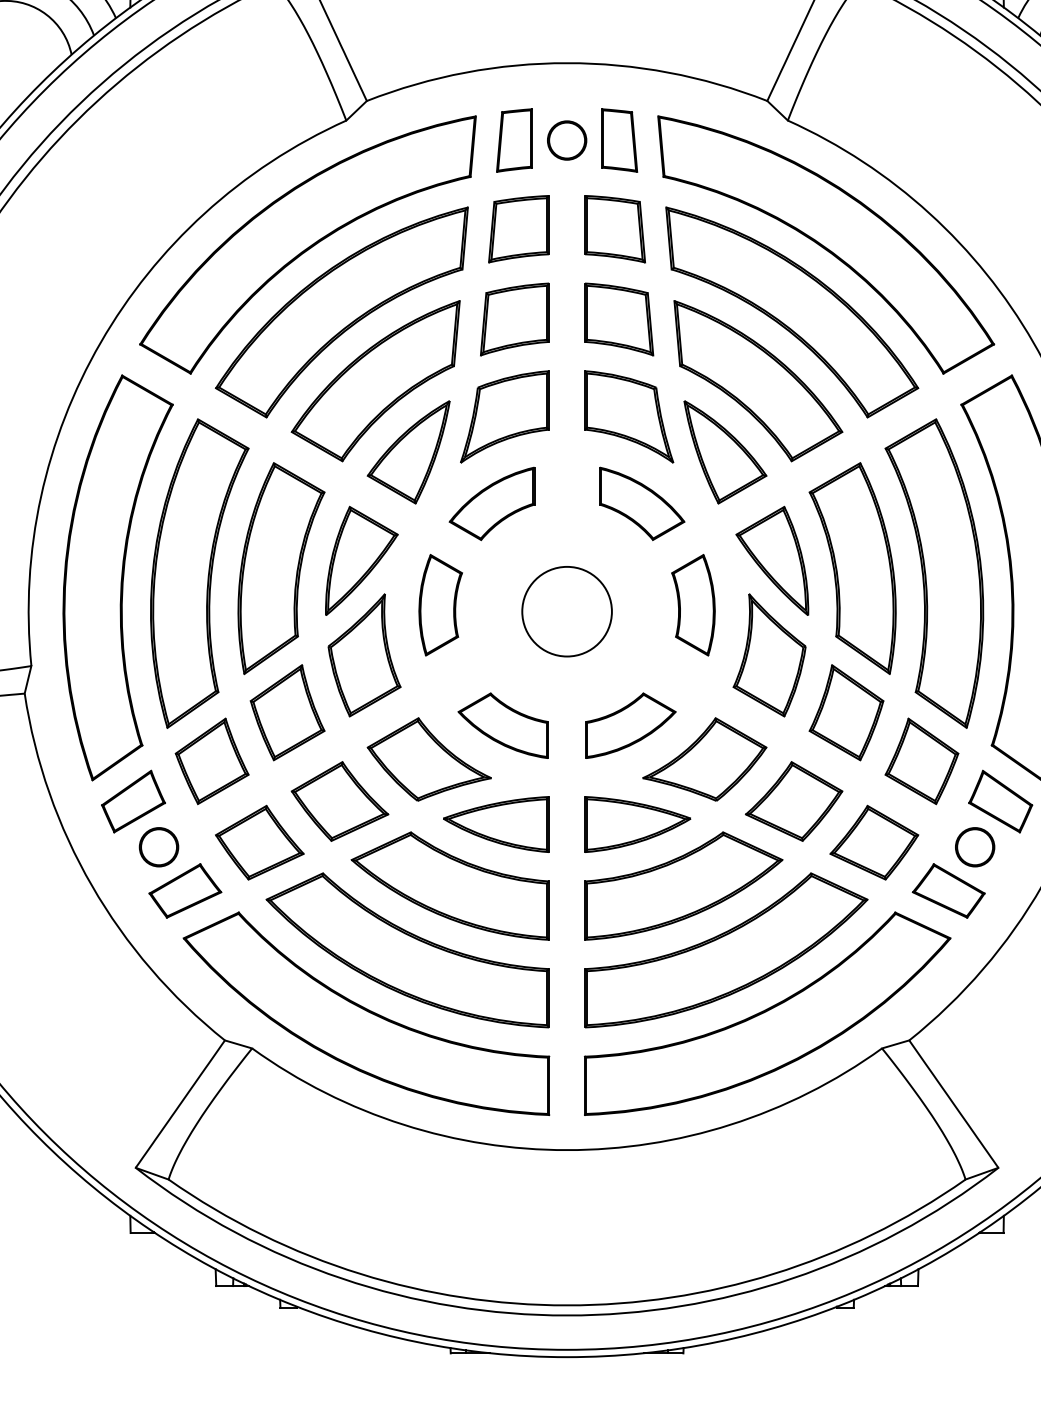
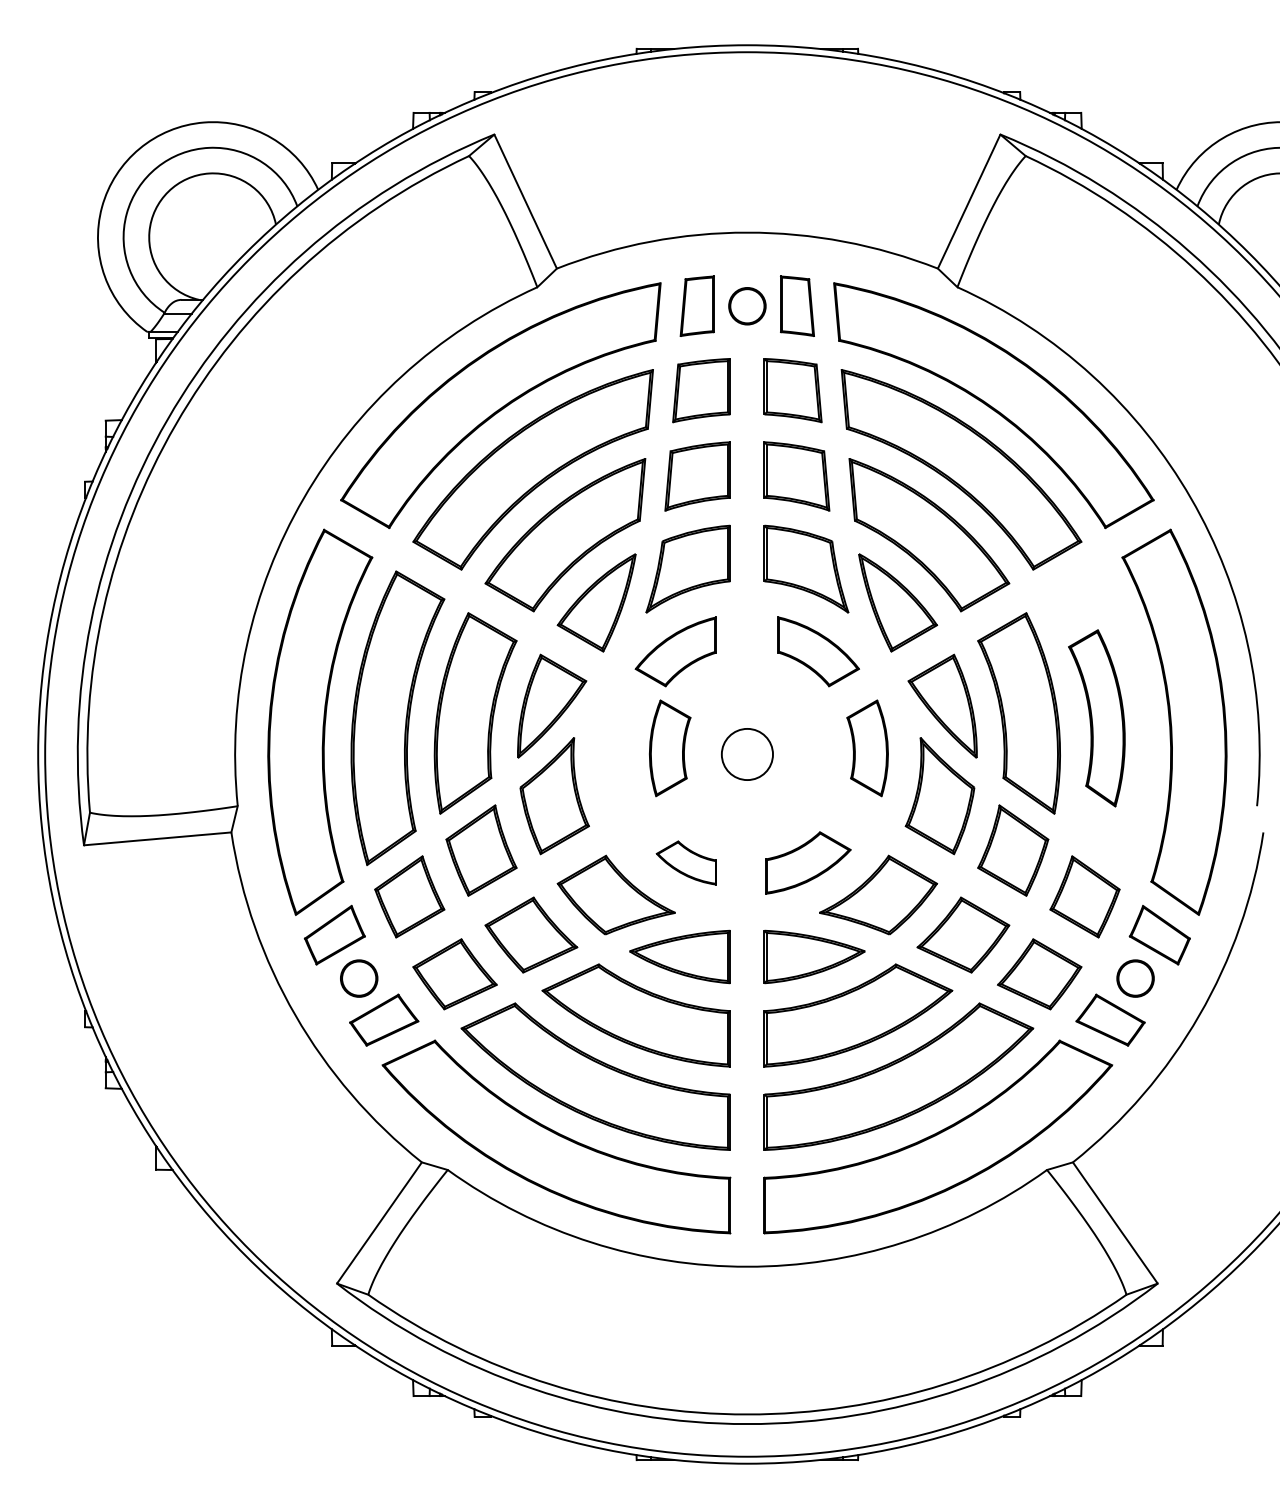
part: (934, 573) -> (1096, 718), size x0.6
part: (441, 605) -> (670, 748), moved
circle: (567, 611) -> (747, 754), size x0.6
part: (503, 725) -> (686, 862), size x0.7

